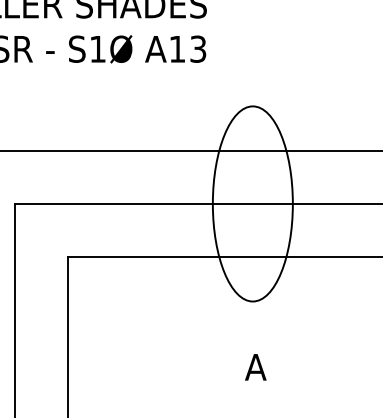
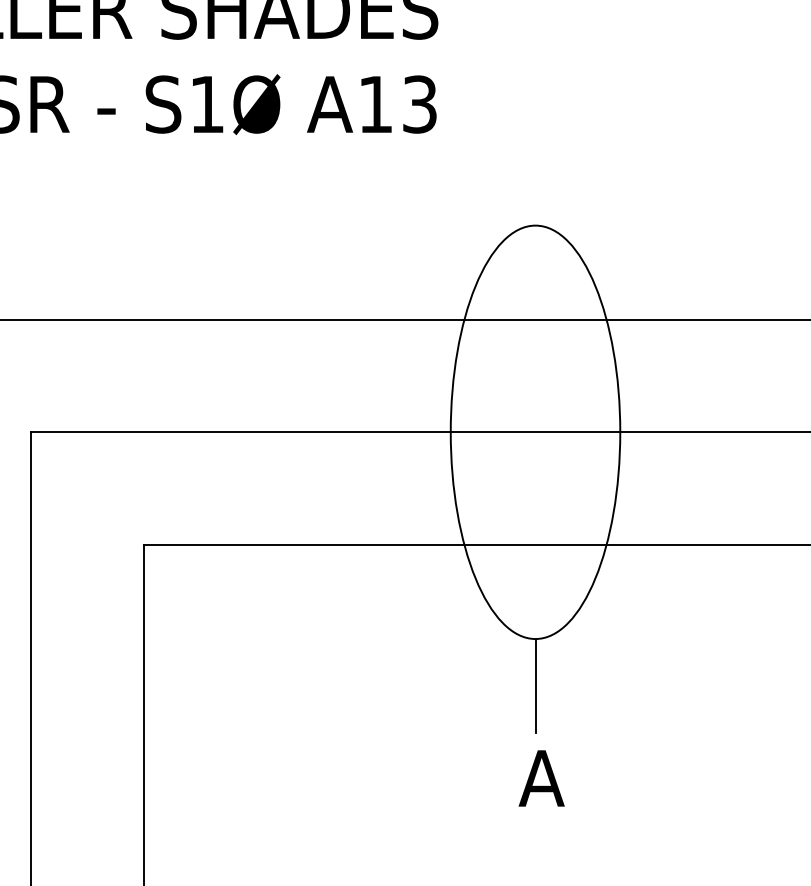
line: (252, 323) -> (534, 685), added

